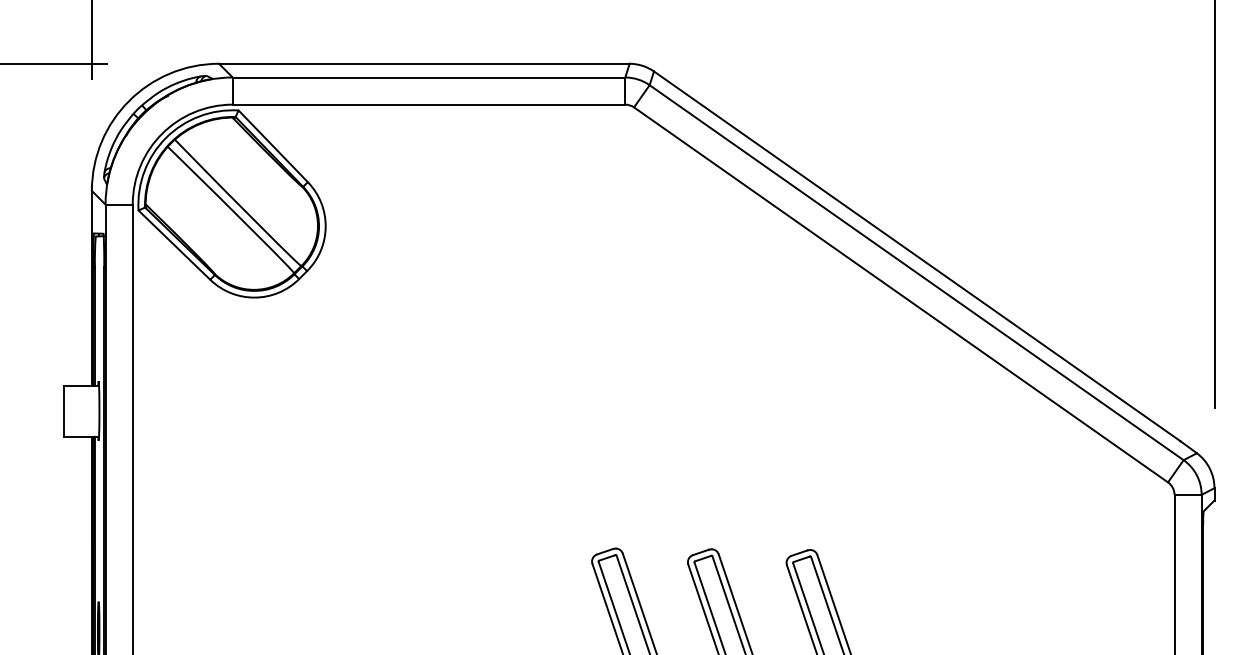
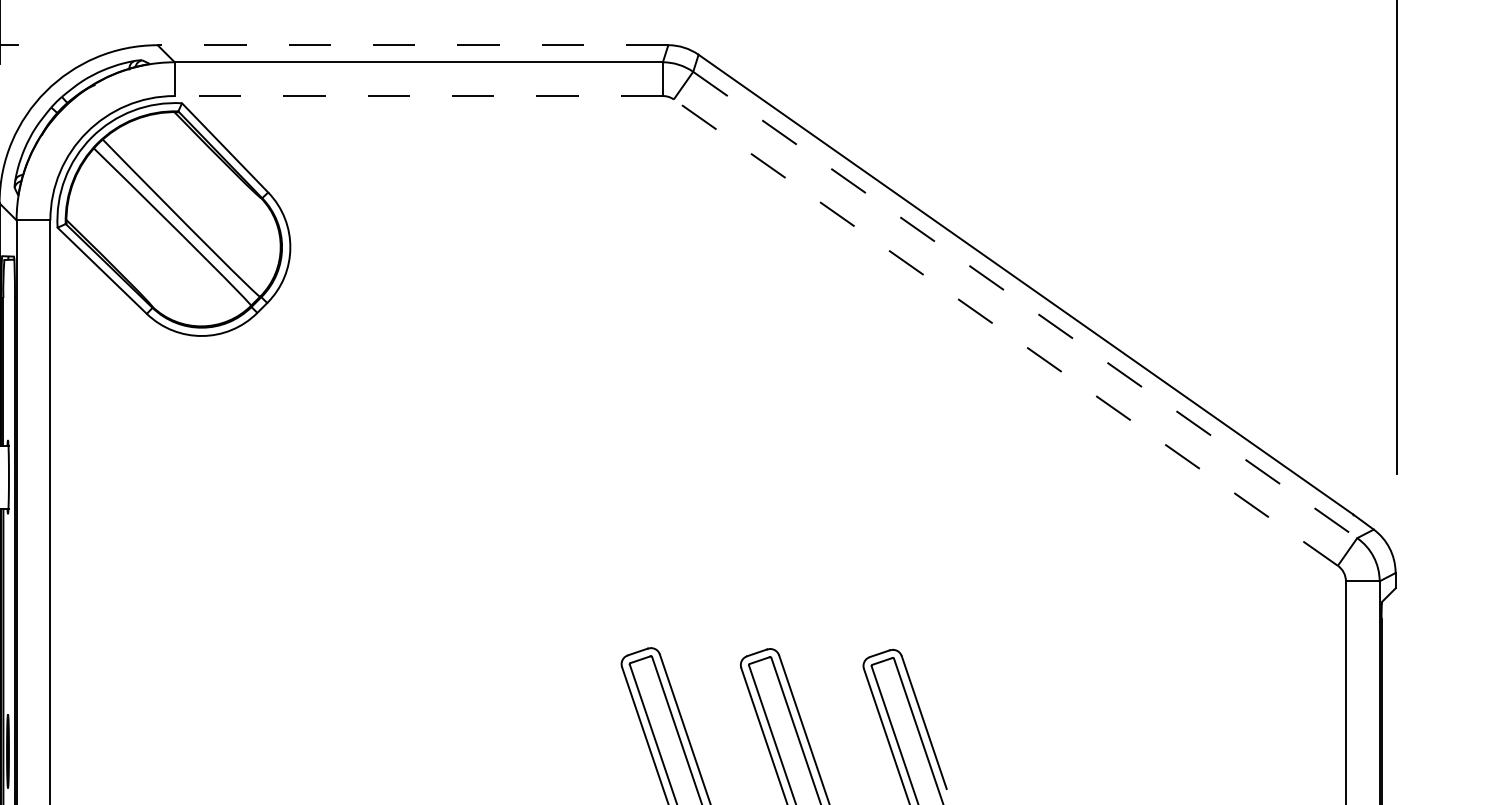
line: (423, 63) -> (411, 44), solid -> dashed
line: (428, 104) -> (418, 95), solid -> dashed
line: (917, 272) -> (1026, 304), solid -> dashed
line: (900, 294) -> (1005, 332), solid -> dashed

